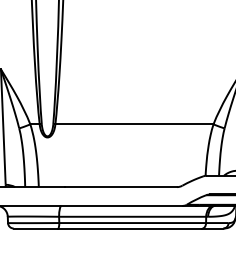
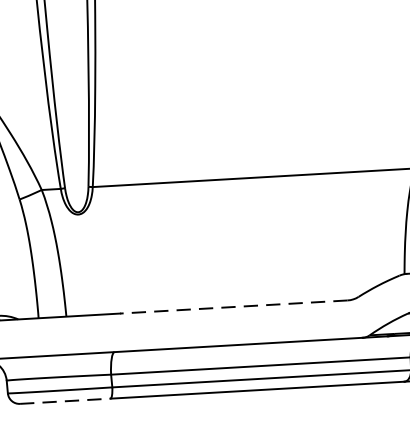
line: (121, 187) -> (234, 307), solid -> dashed
line: (36, 228) -> (66, 401), solid -> dashed

